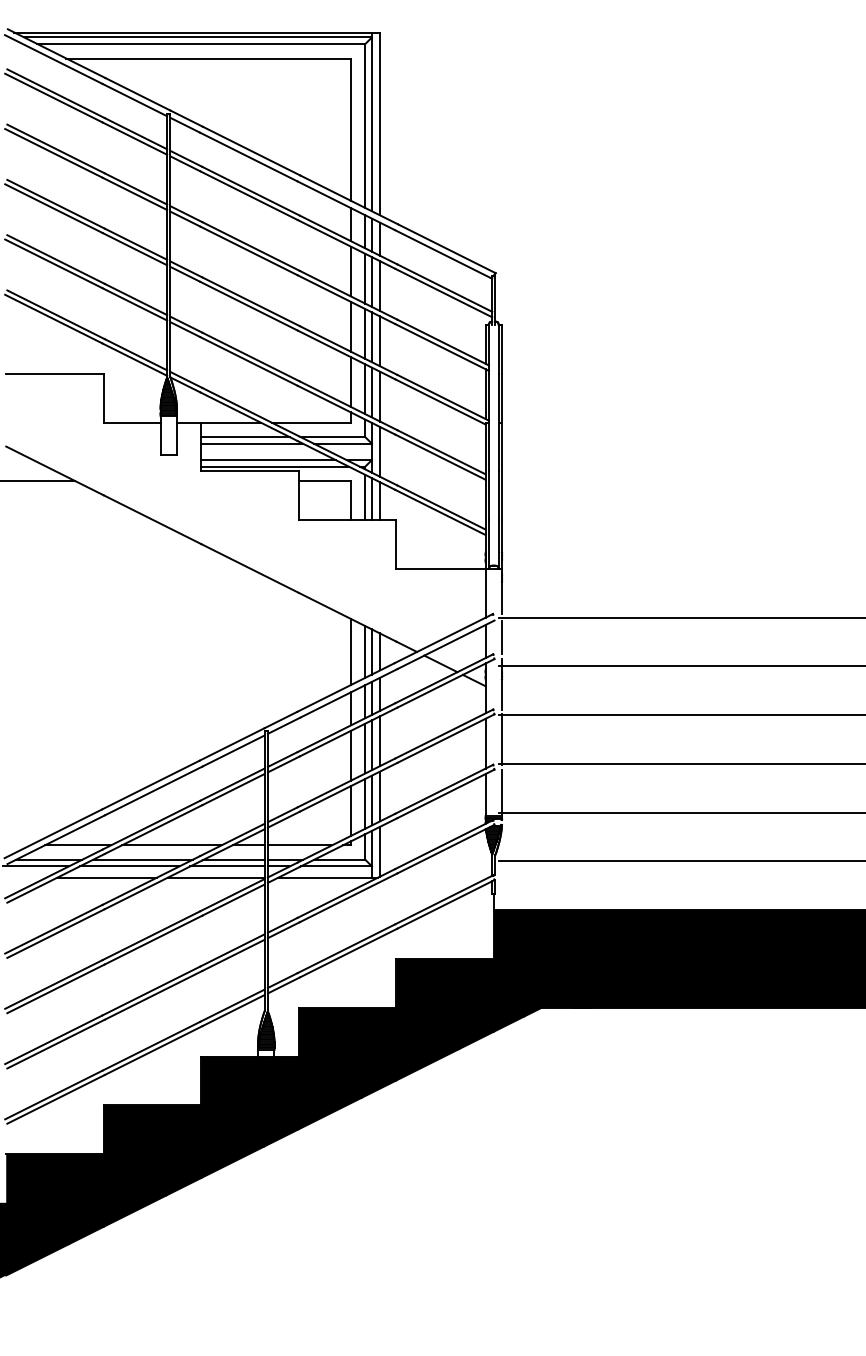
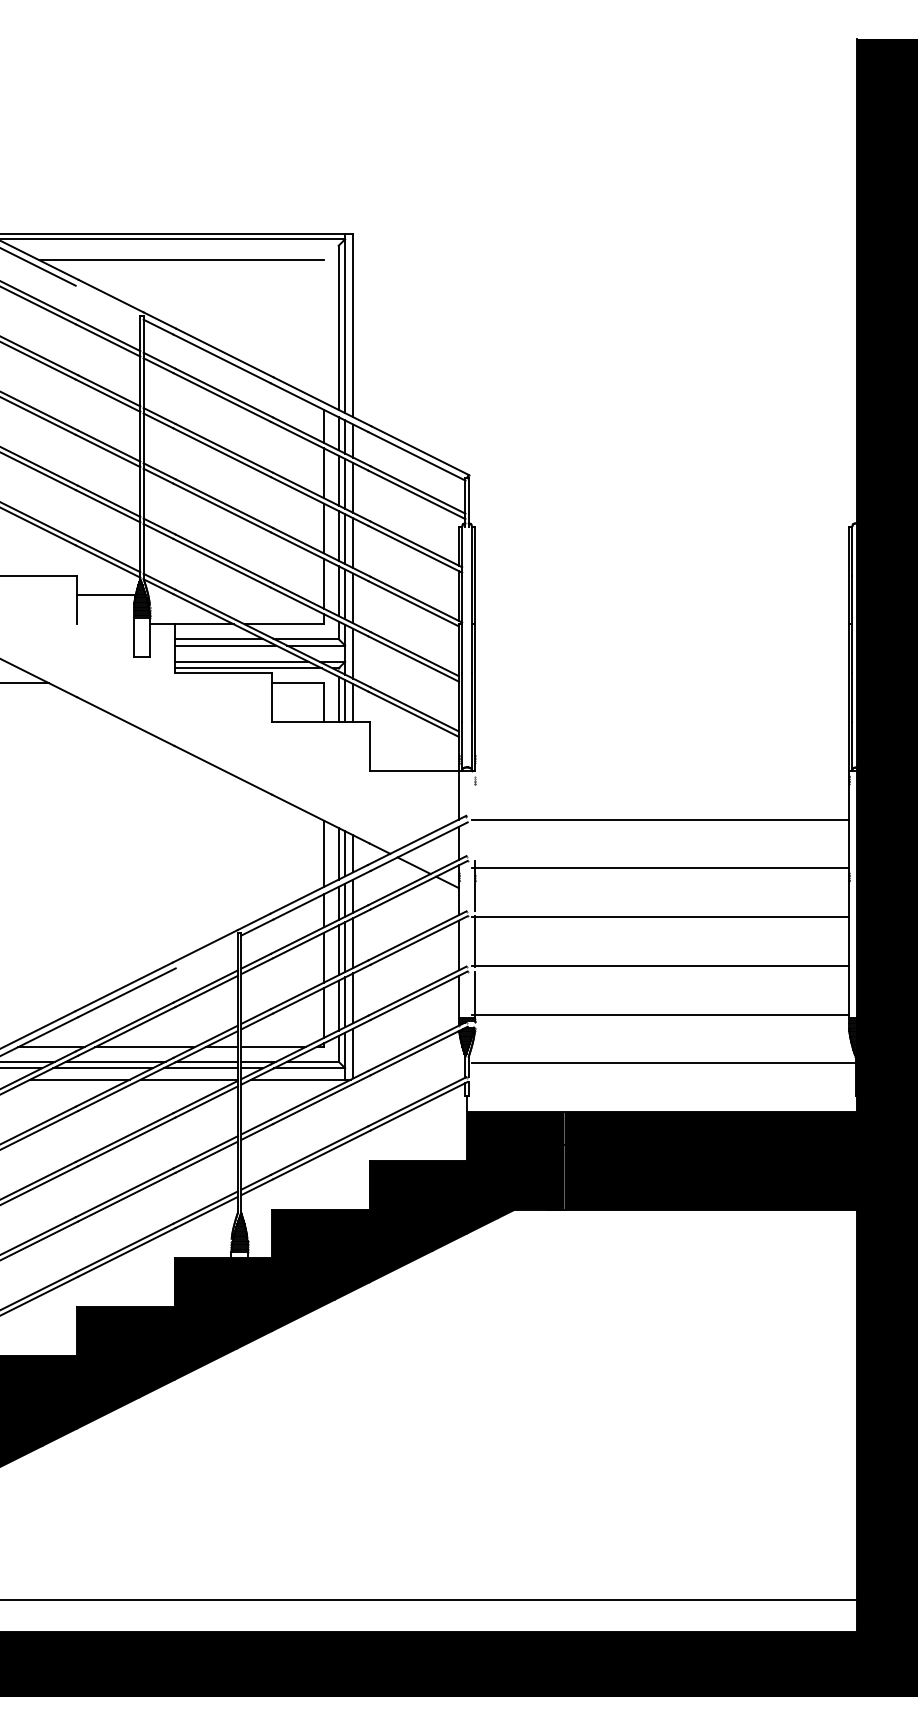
line: (201, 43) -> (174, 245), removed
line: (134, 99) -> (107, 301), removed
line: (351, 129) -> (324, 331), removed
line: (131, 422) -> (104, 595), moved
line: (502, 590) -> (475, 792), removed
line: (502, 637) -> (475, 839), removed
line: (233, 750) -> (206, 952), removed

